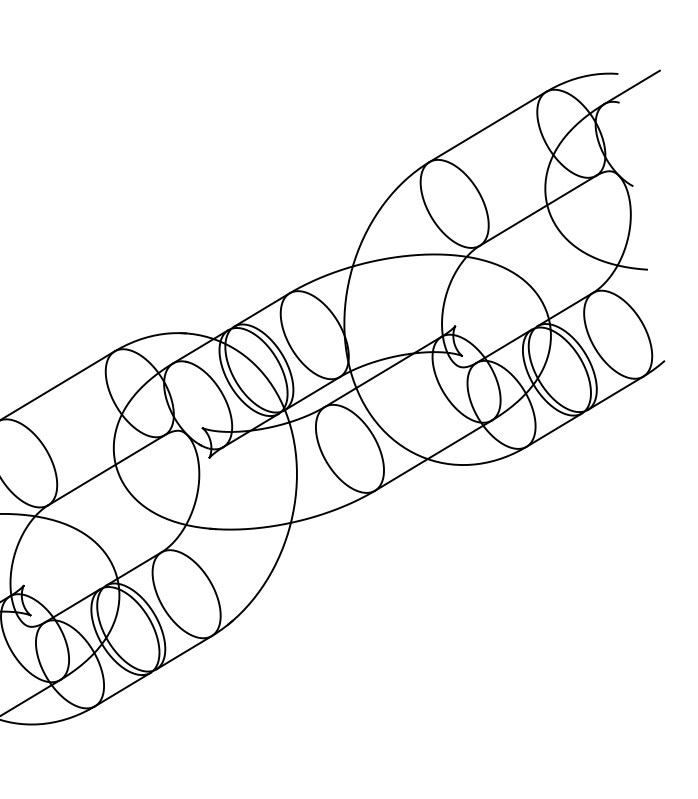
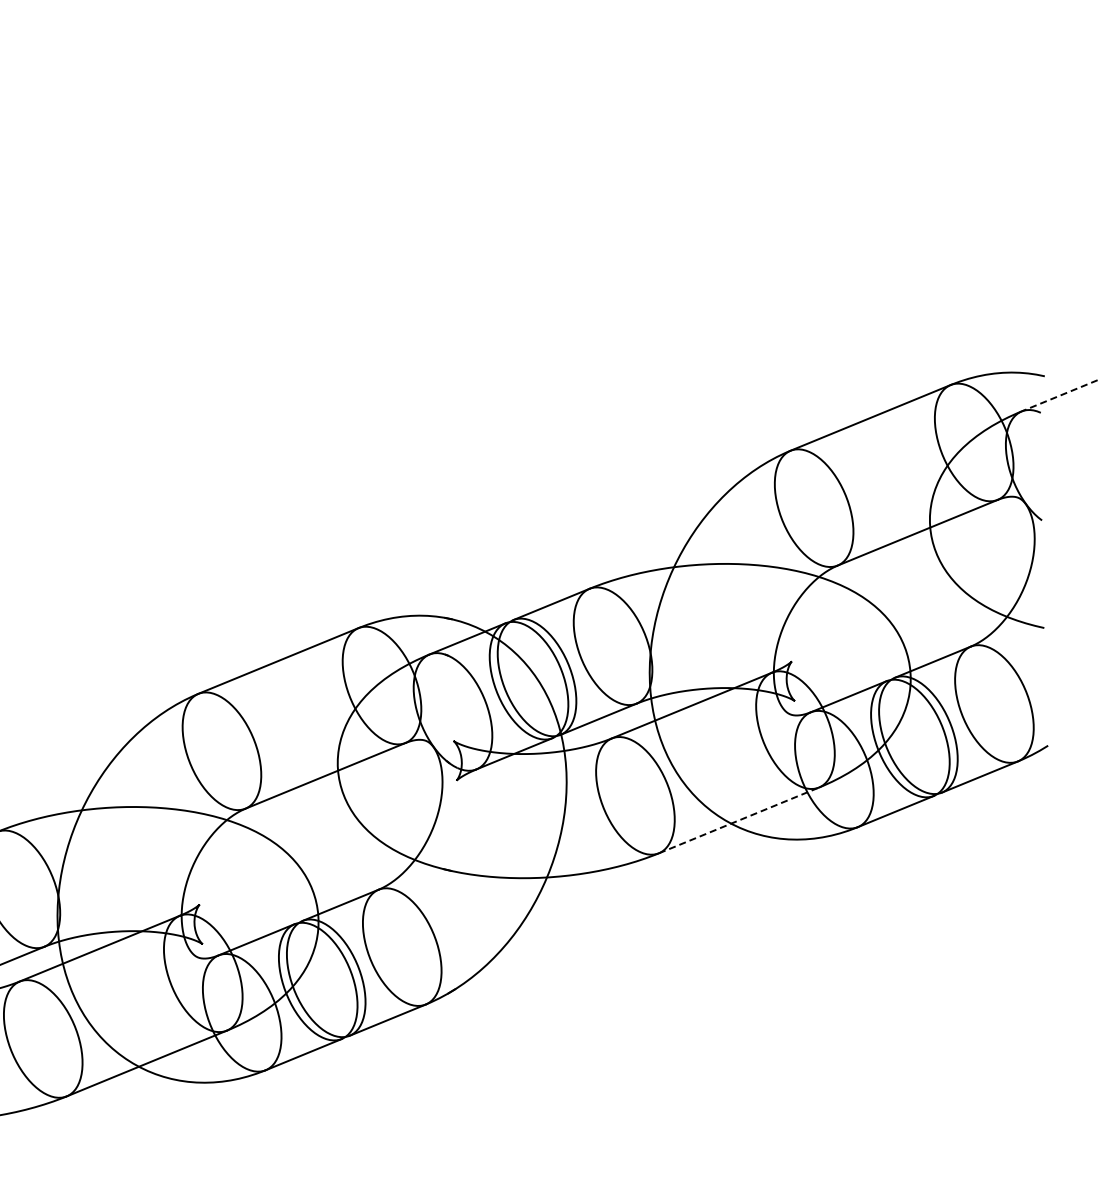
line: (632, 87) -> (1059, 396), solid -> dashed
line: (433, 455) -> (739, 820), solid -> dashed

